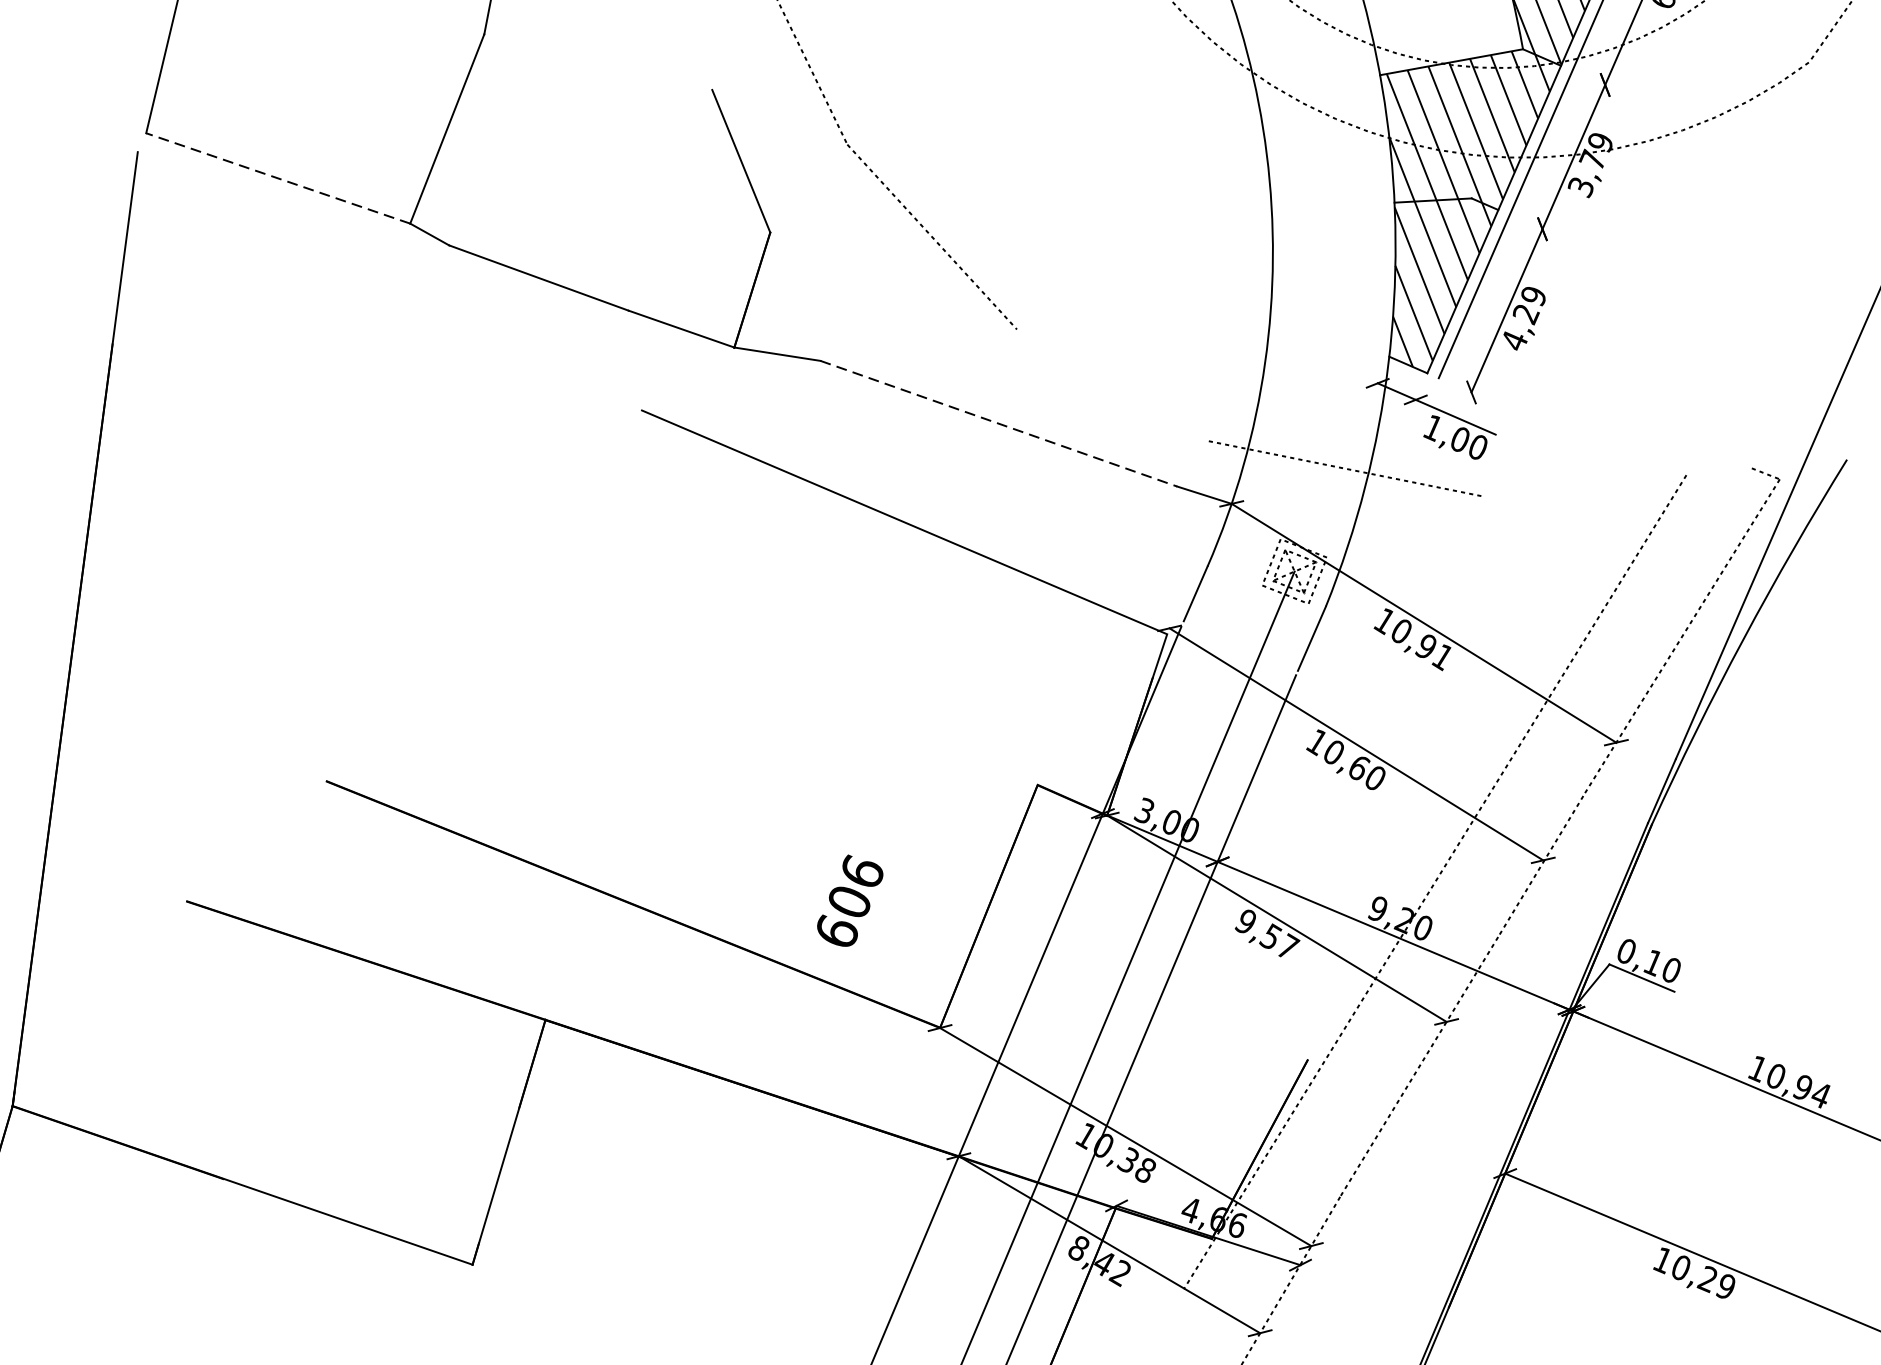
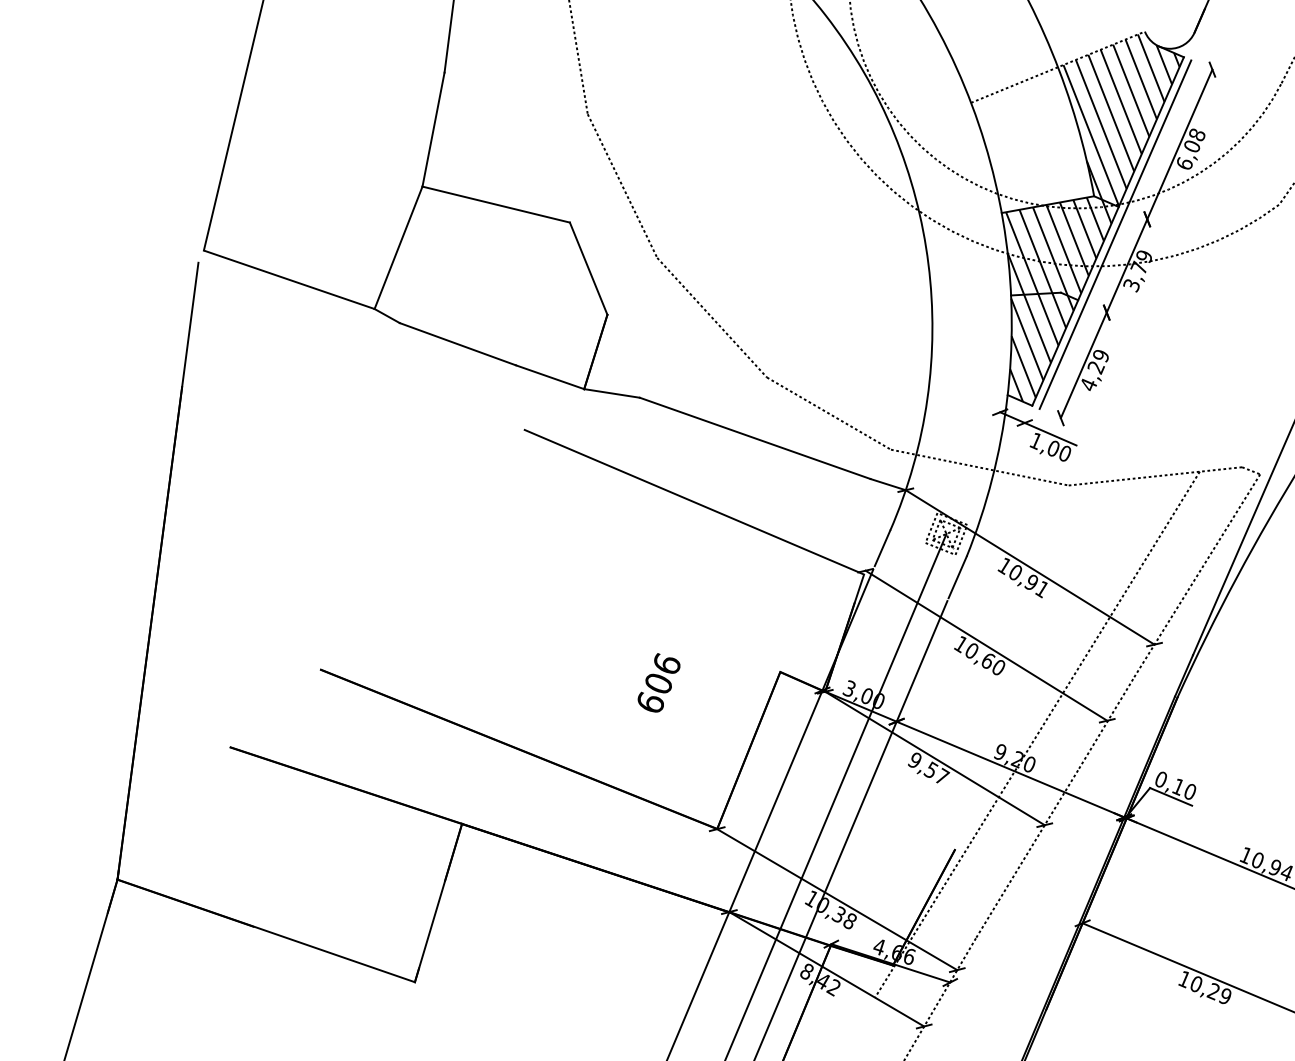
line: (597, 61) -> (495, 204), added
line: (277, 177) -> (288, 279), dashed -> solid
line: (1112, 385) -> (828, 413), added
line: (999, 423) -> (755, 438), dashed -> solid
line: (1617, 482) -> (1155, 476), added
text: (849, 900) -> (658, 682), moved

